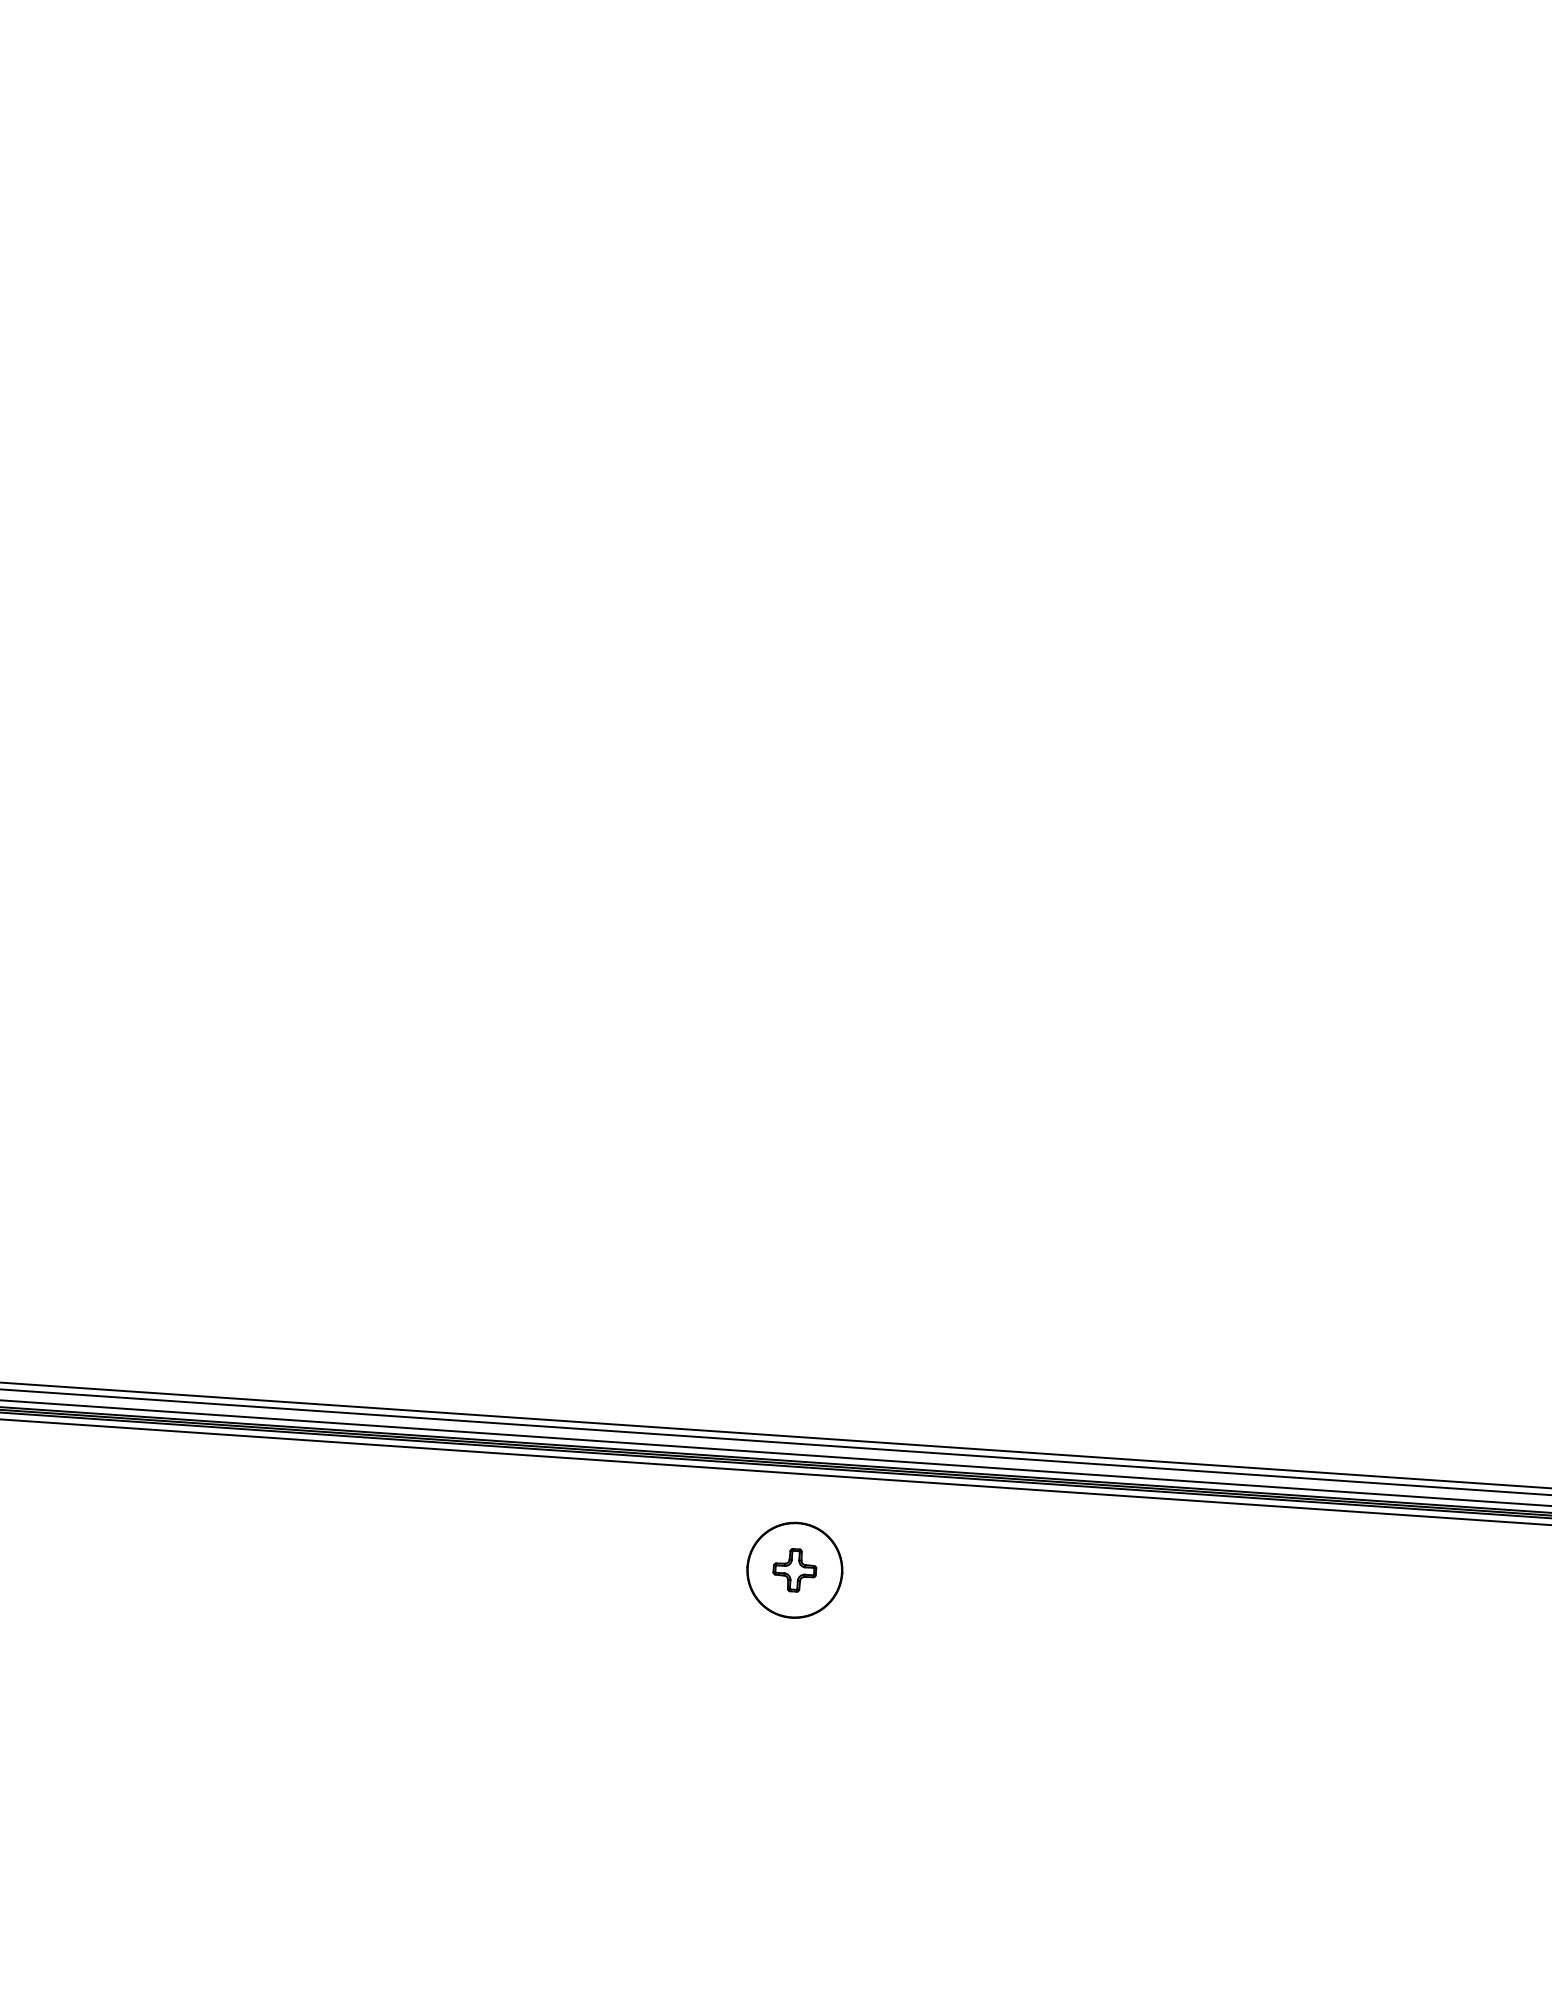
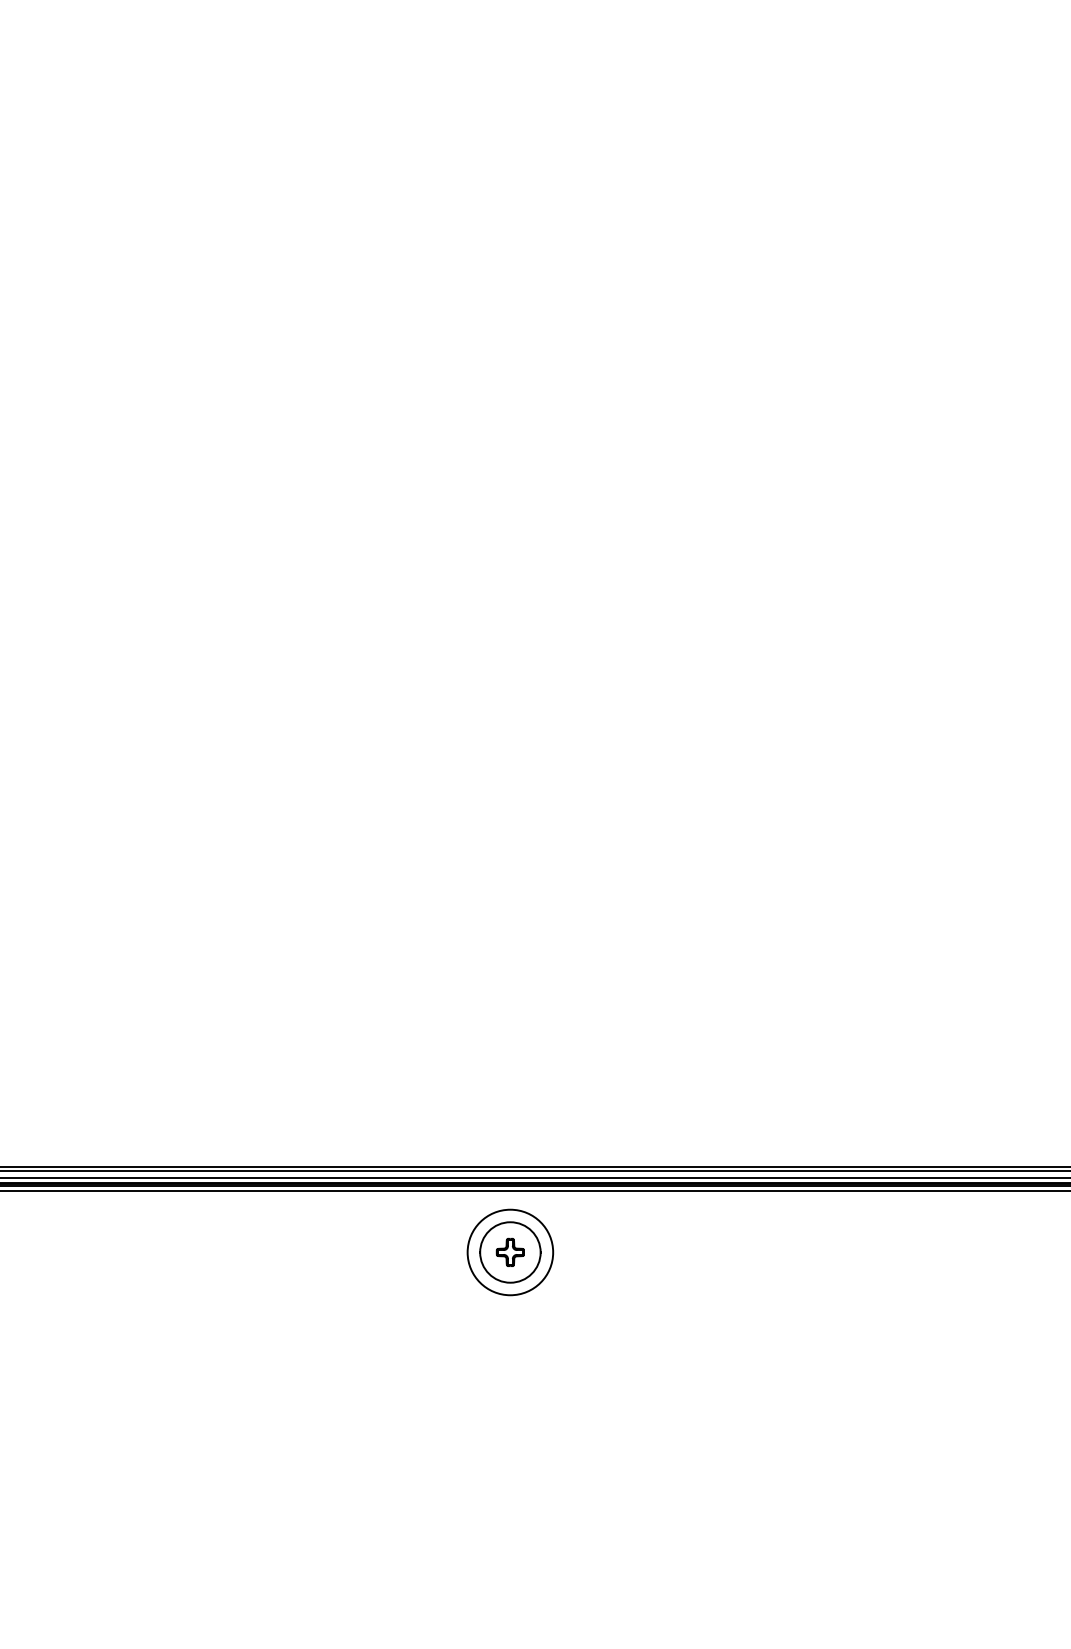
circle: (793, 1570) -> (509, 1252), size x1.4

